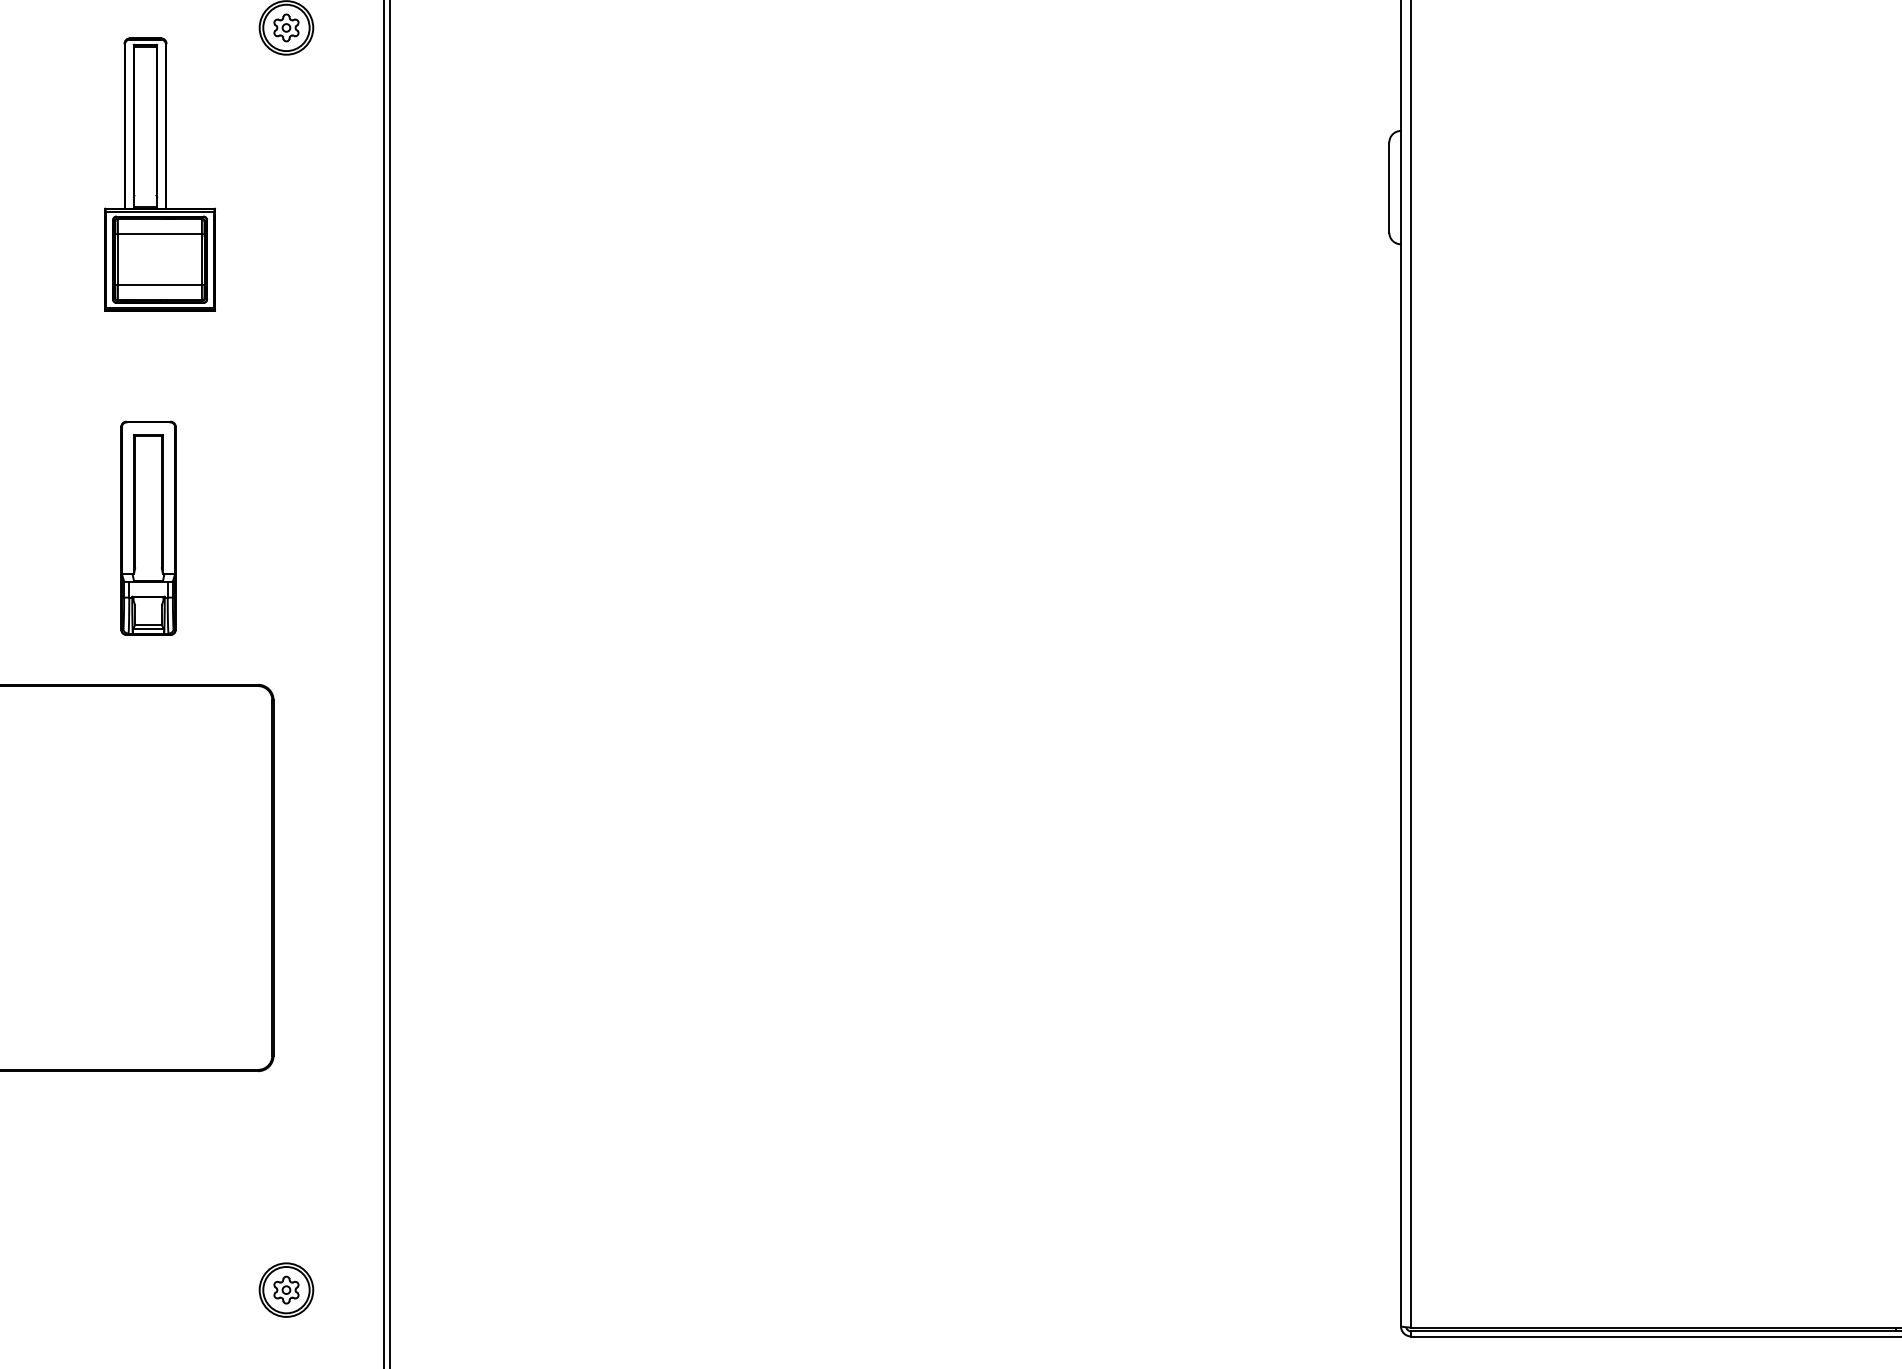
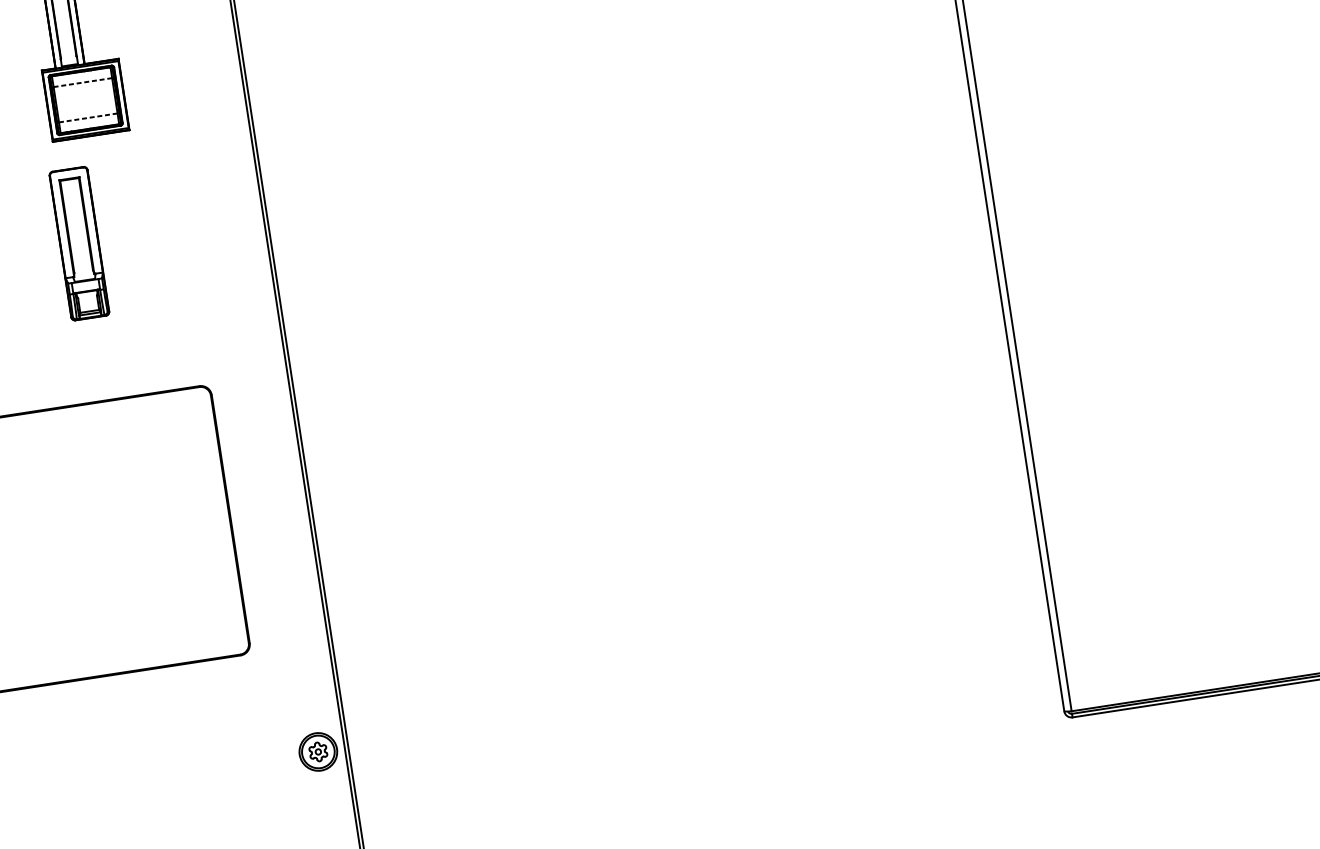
line: (159, 234) -> (82, 82), solid -> dashed
line: (159, 284) -> (87, 117), solid -> dashed
part: (148, 527) -> (79, 243), moved
part: (286, 1289) -> (318, 751), moved

